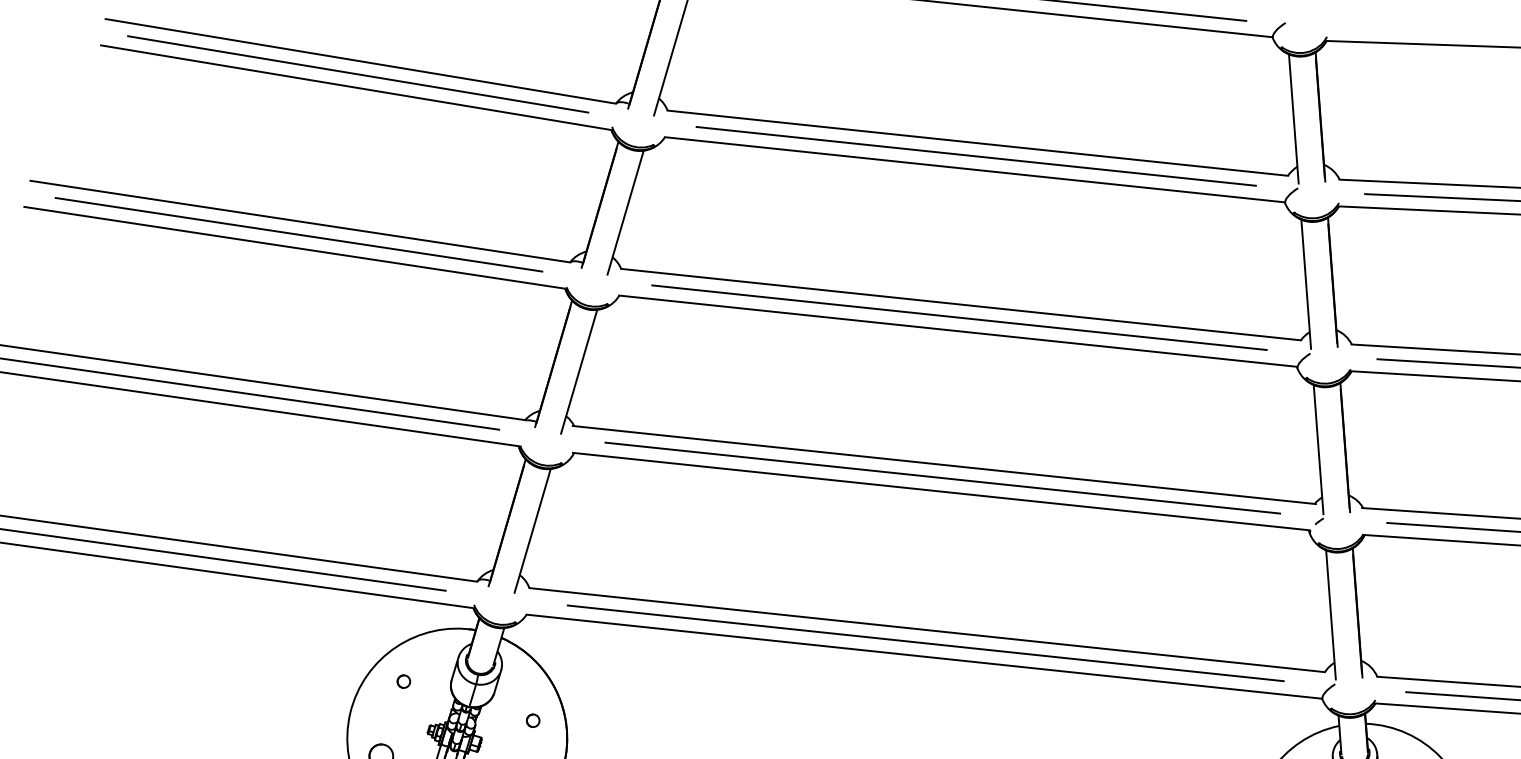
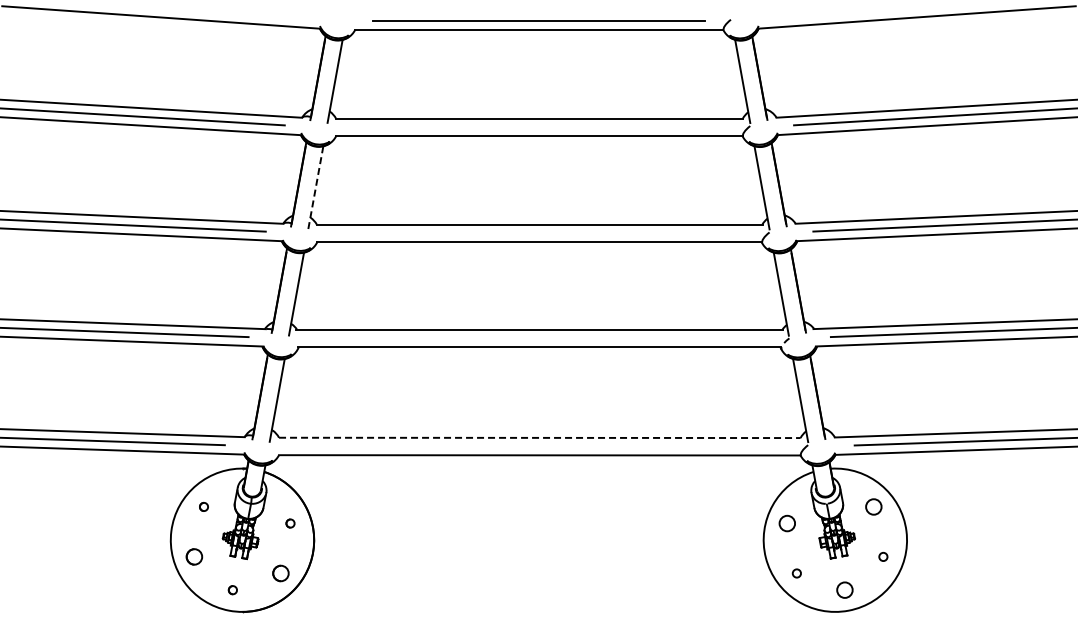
line: (976, 156) -> (539, 127), removed
line: (625, 213) -> (315, 188), solid -> dashed
line: (959, 318) -> (539, 233), removed
line: (942, 478) -> (539, 338), removed
line: (926, 629) -> (539, 437), solid -> dashed
line: (925, 643) -> (539, 446), removed

